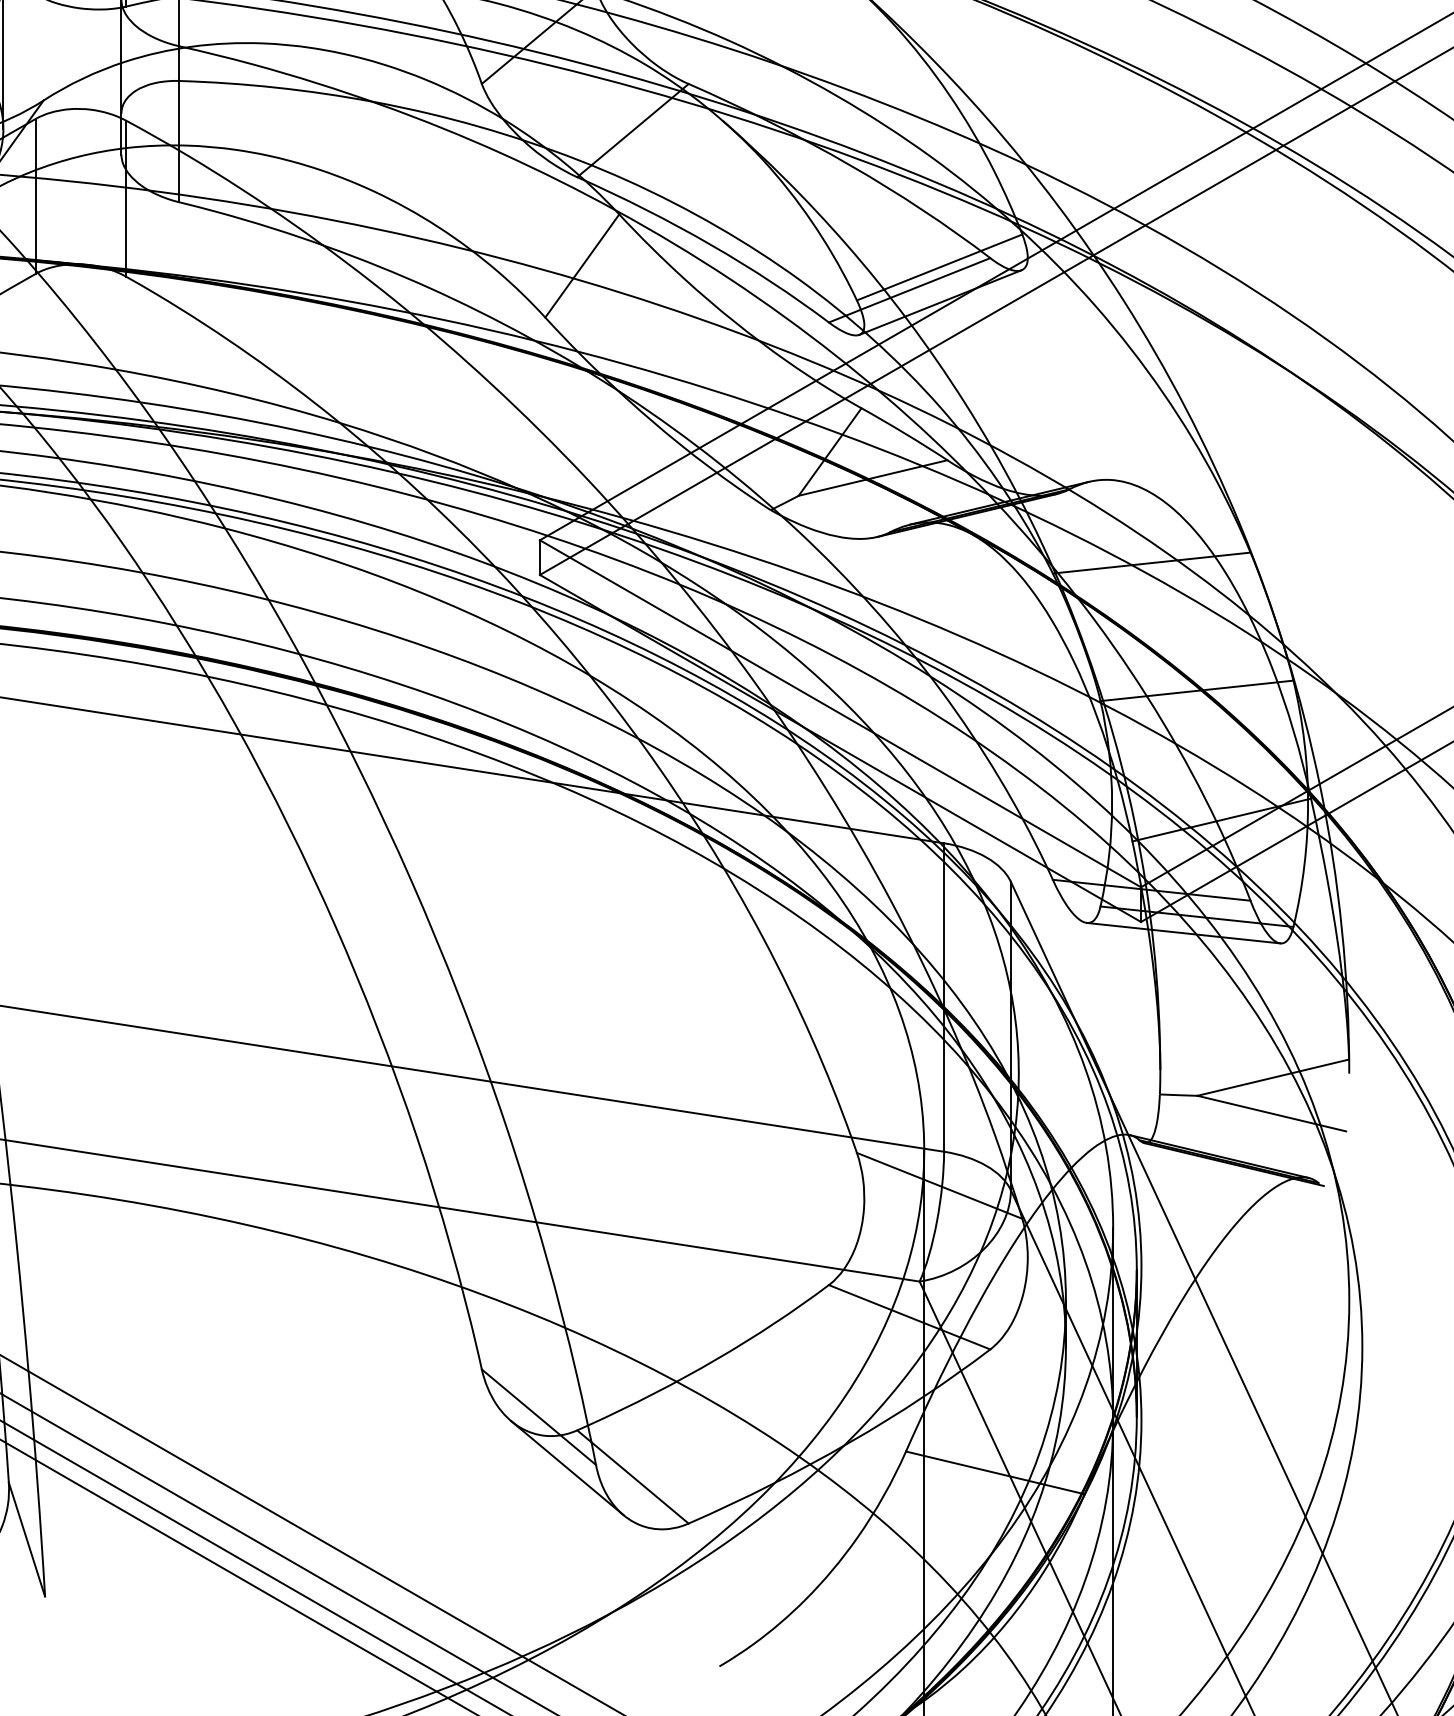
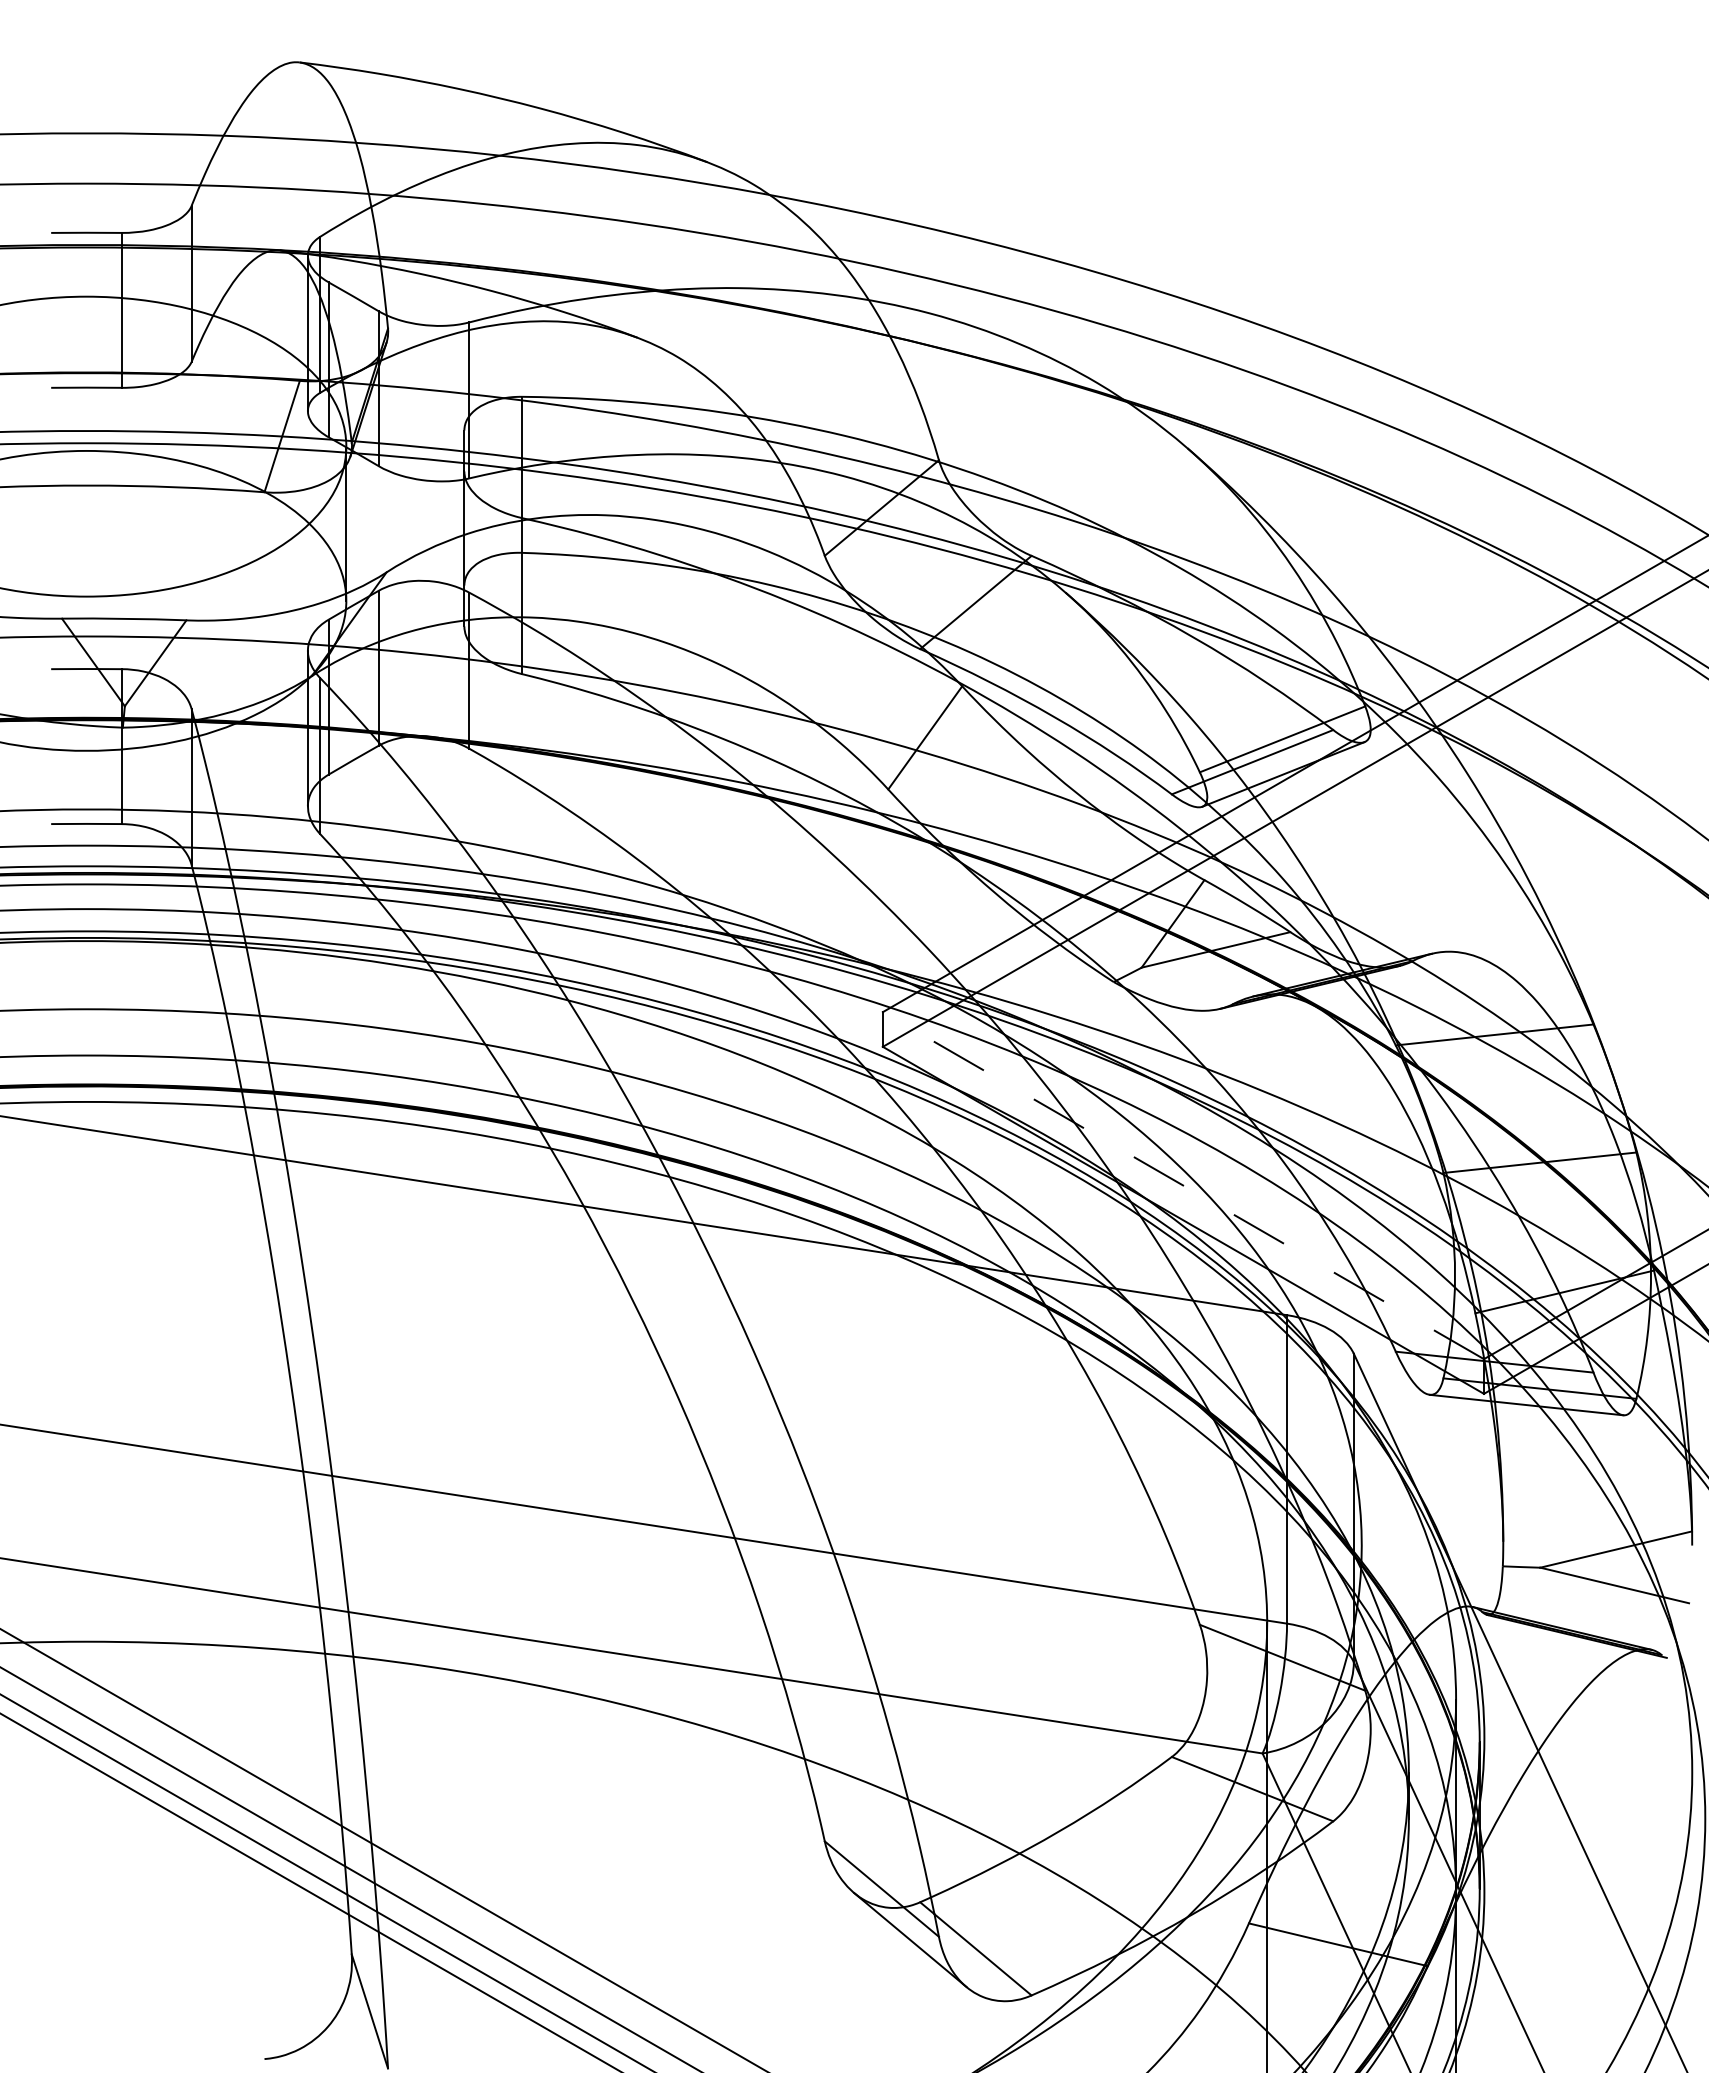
line: (840, 713) -> (1183, 1185), solid -> dashed

